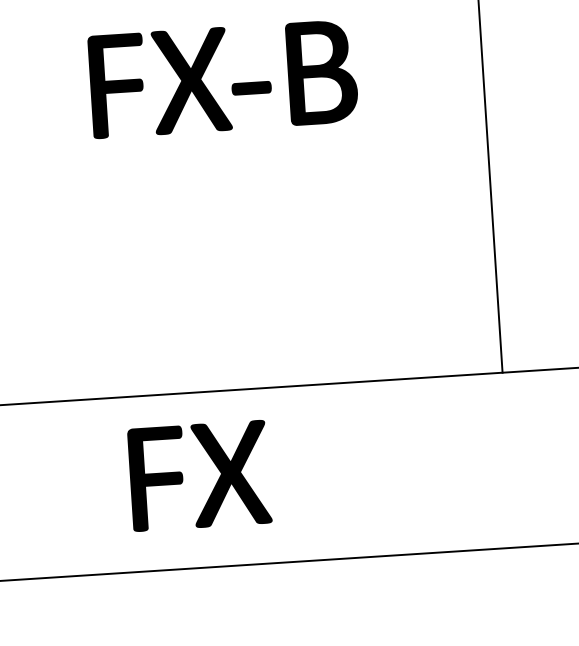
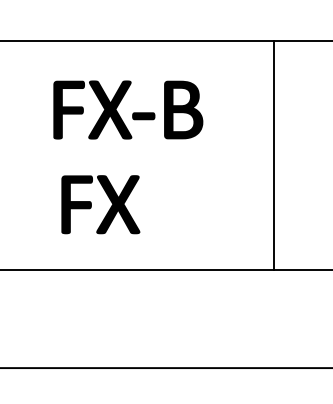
part: (223, 77) -> (128, 109), moved
part: (183, 476) -> (91, 204), moved

